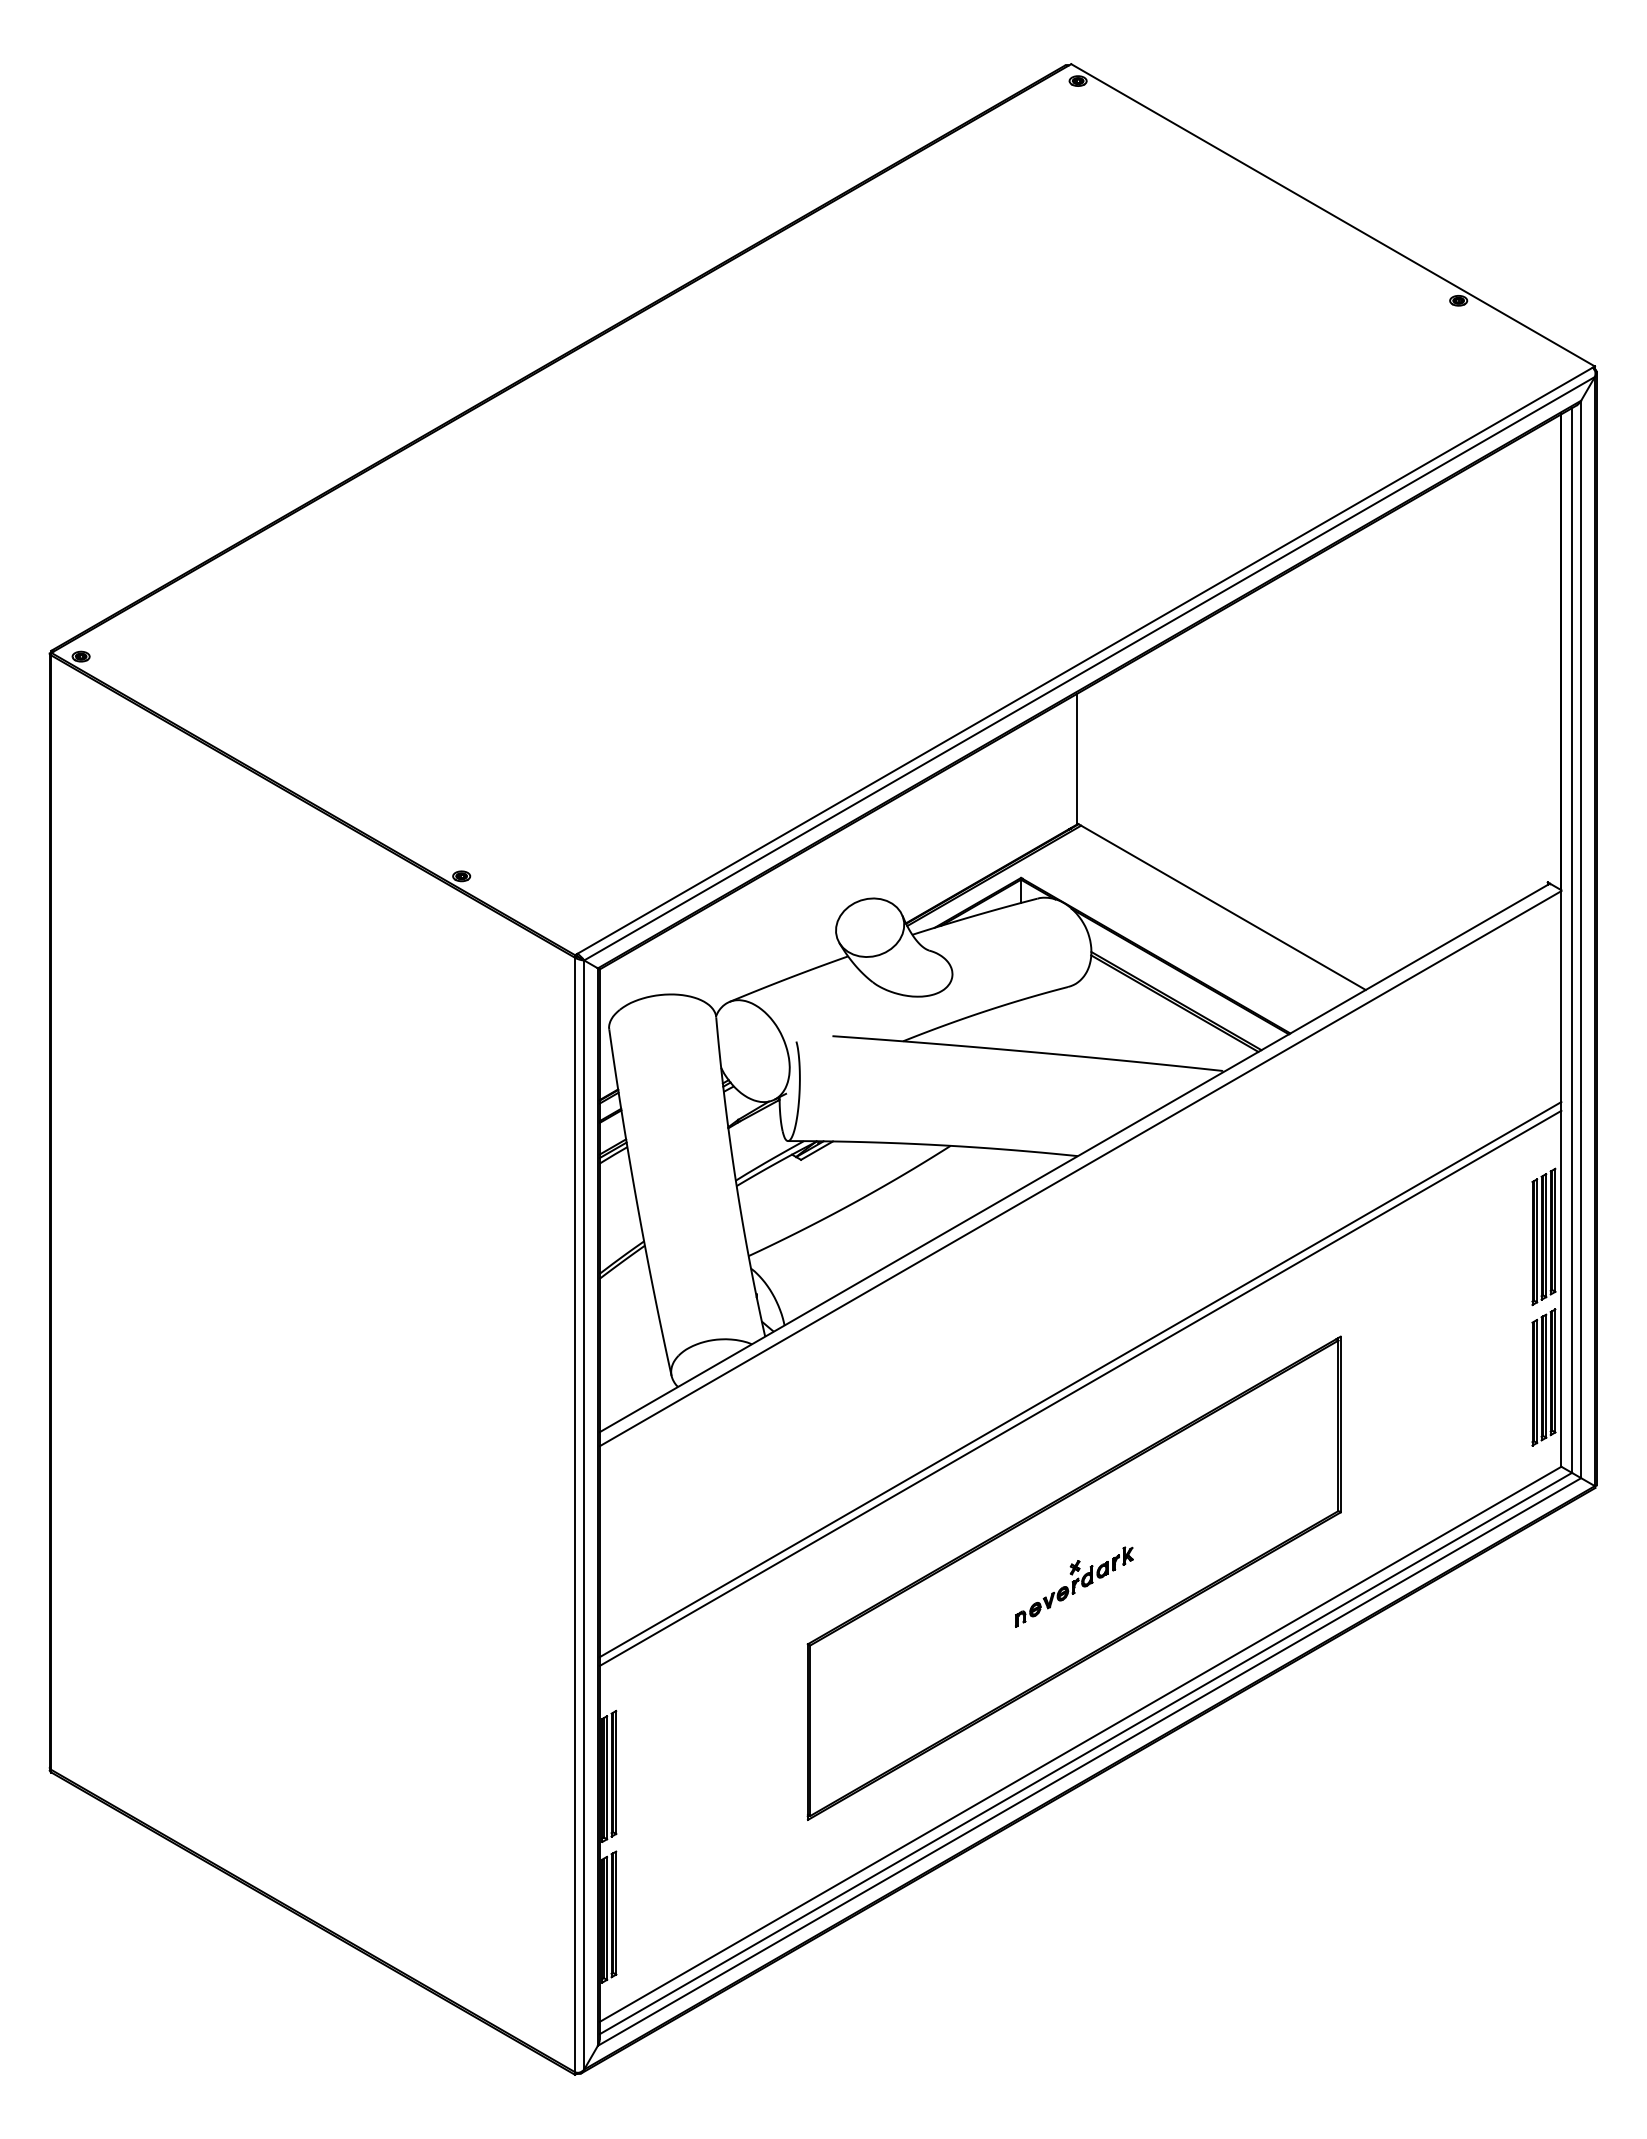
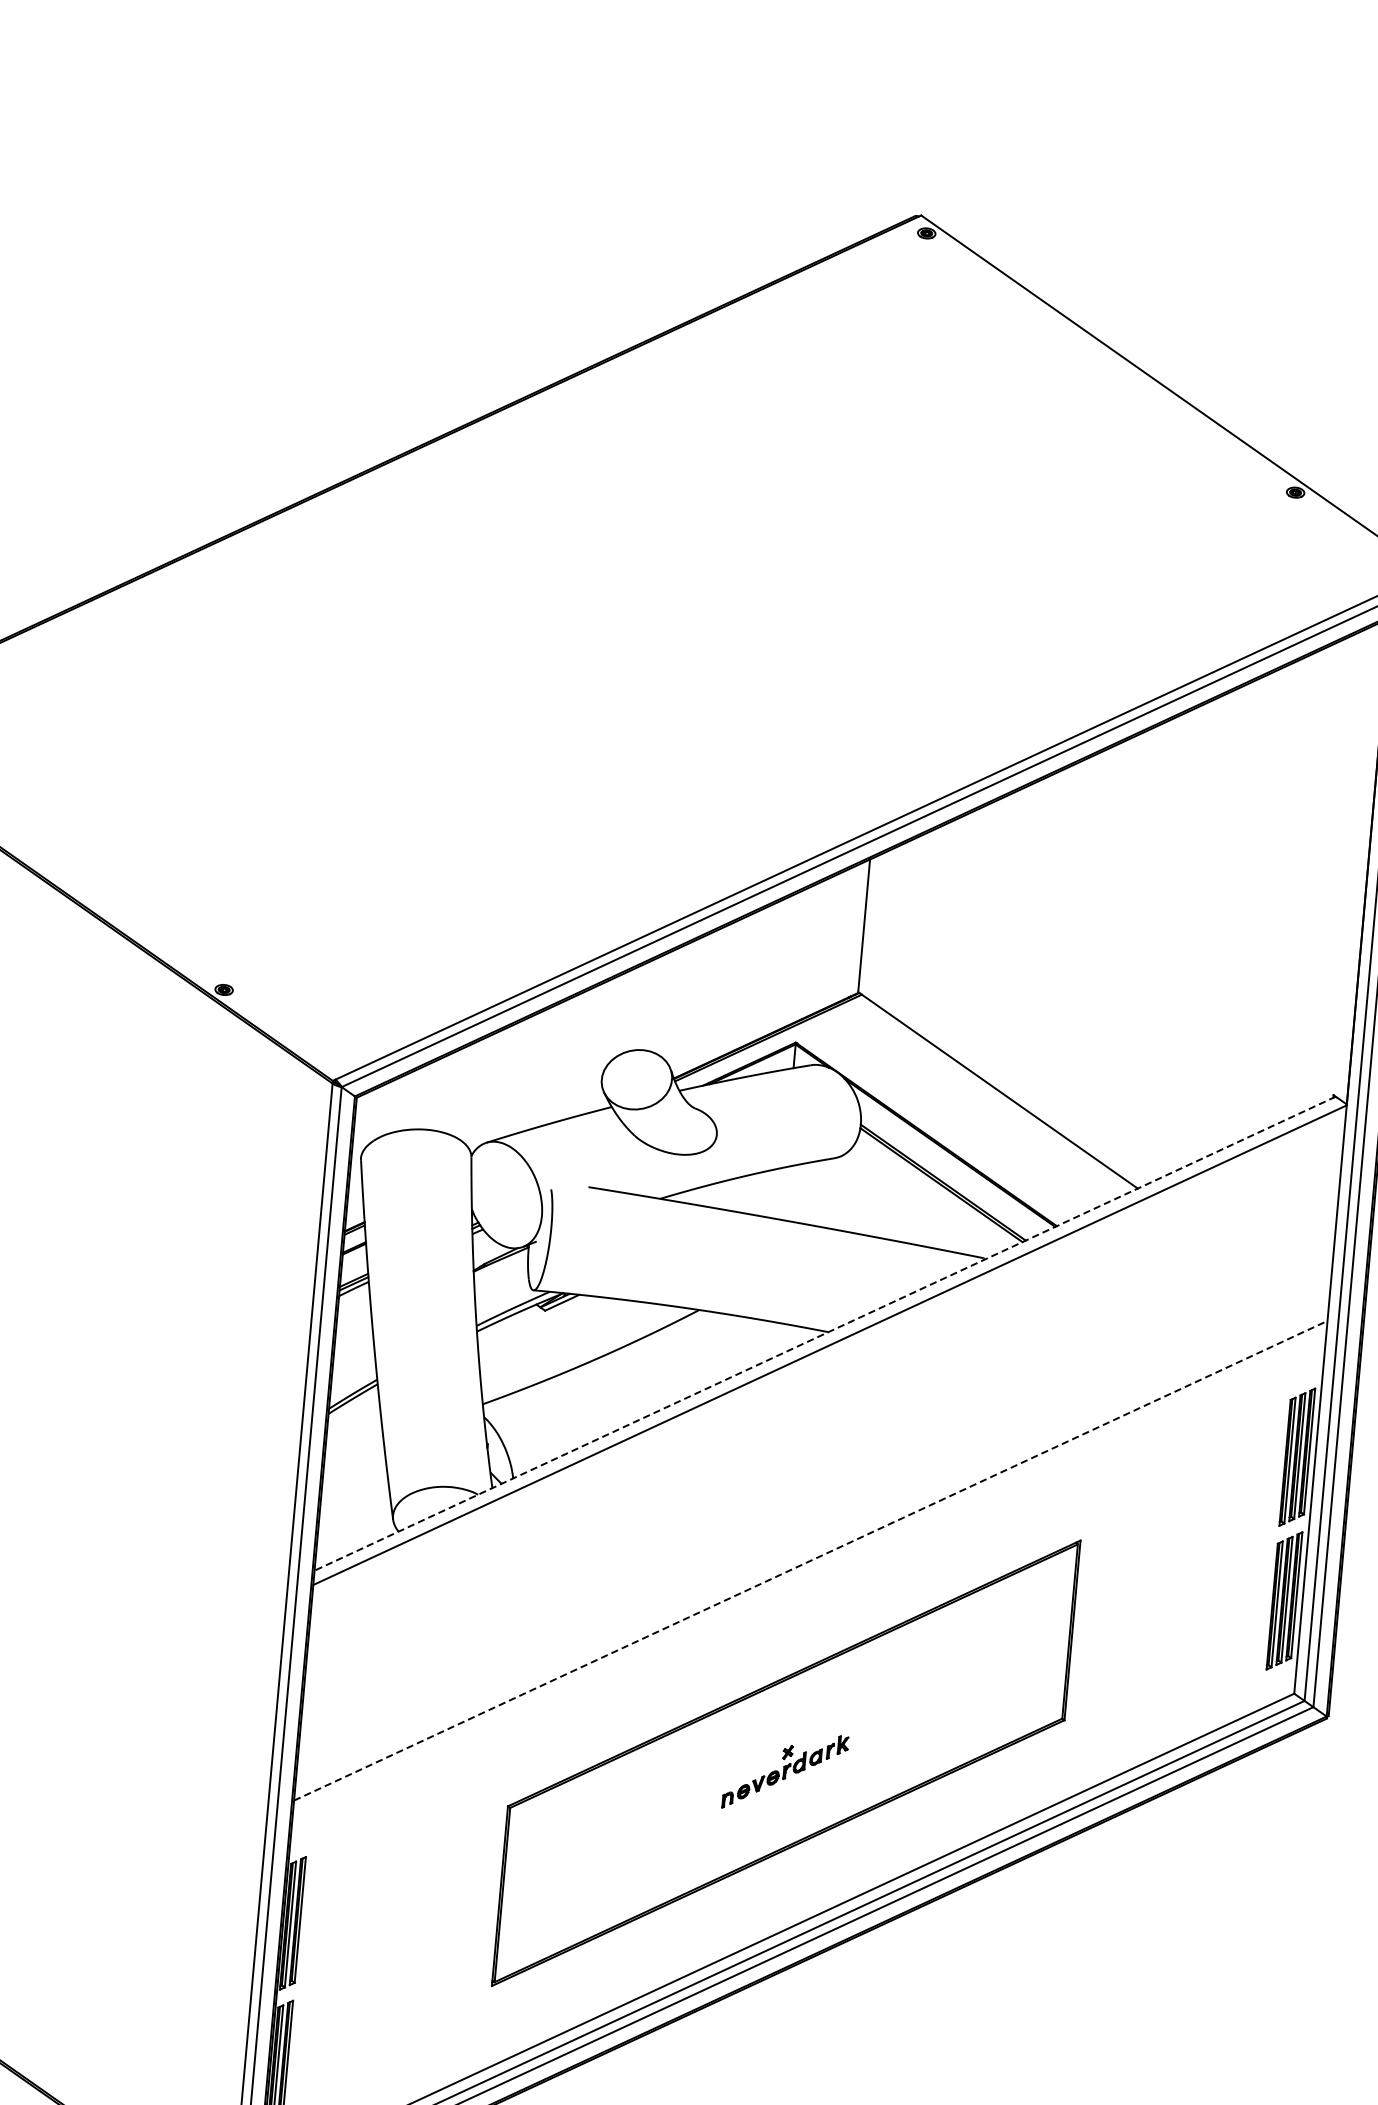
line: (1074, 1157) -> (824, 1333), solid -> dashed
line: (1081, 1379) -> (811, 1560), solid -> dashed
line: (1080, 1387) -> (809, 1568), removed

